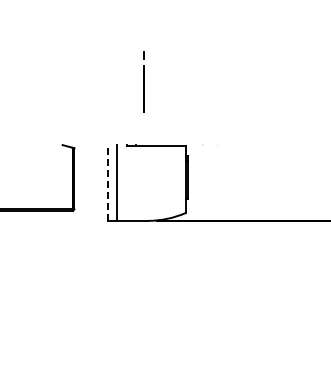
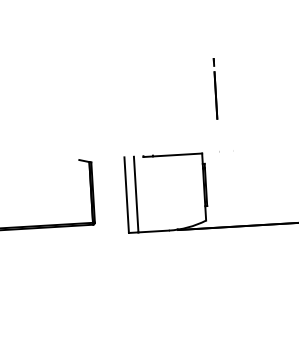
line: (143, 81) -> (215, 88), moved
line: (107, 182) -> (126, 194), dashed -> solid

